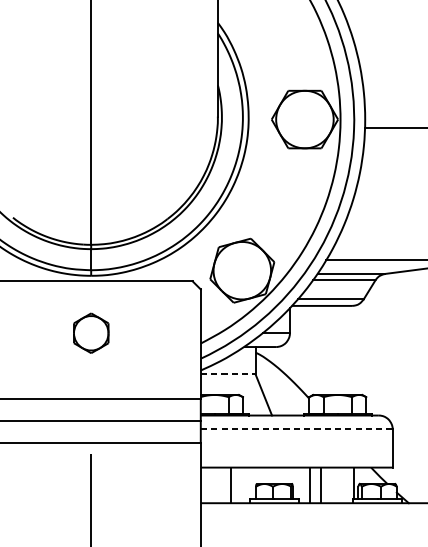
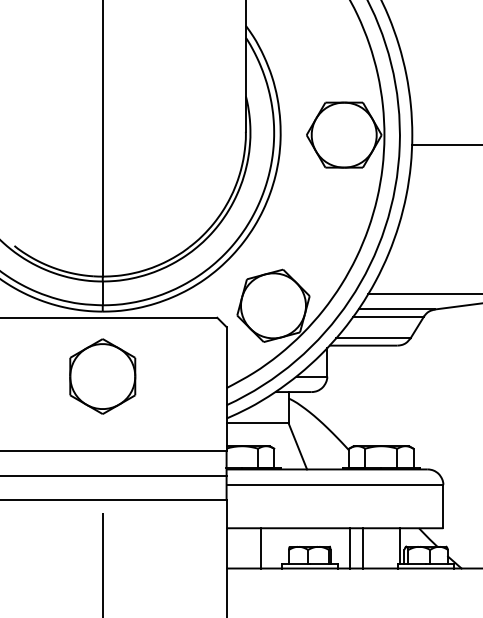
part: (90, 333) -> (102, 376), size x1.67
line: (228, 374) -> (257, 423), dashed -> solid
line: (297, 428) -> (335, 484), dashed -> solid

